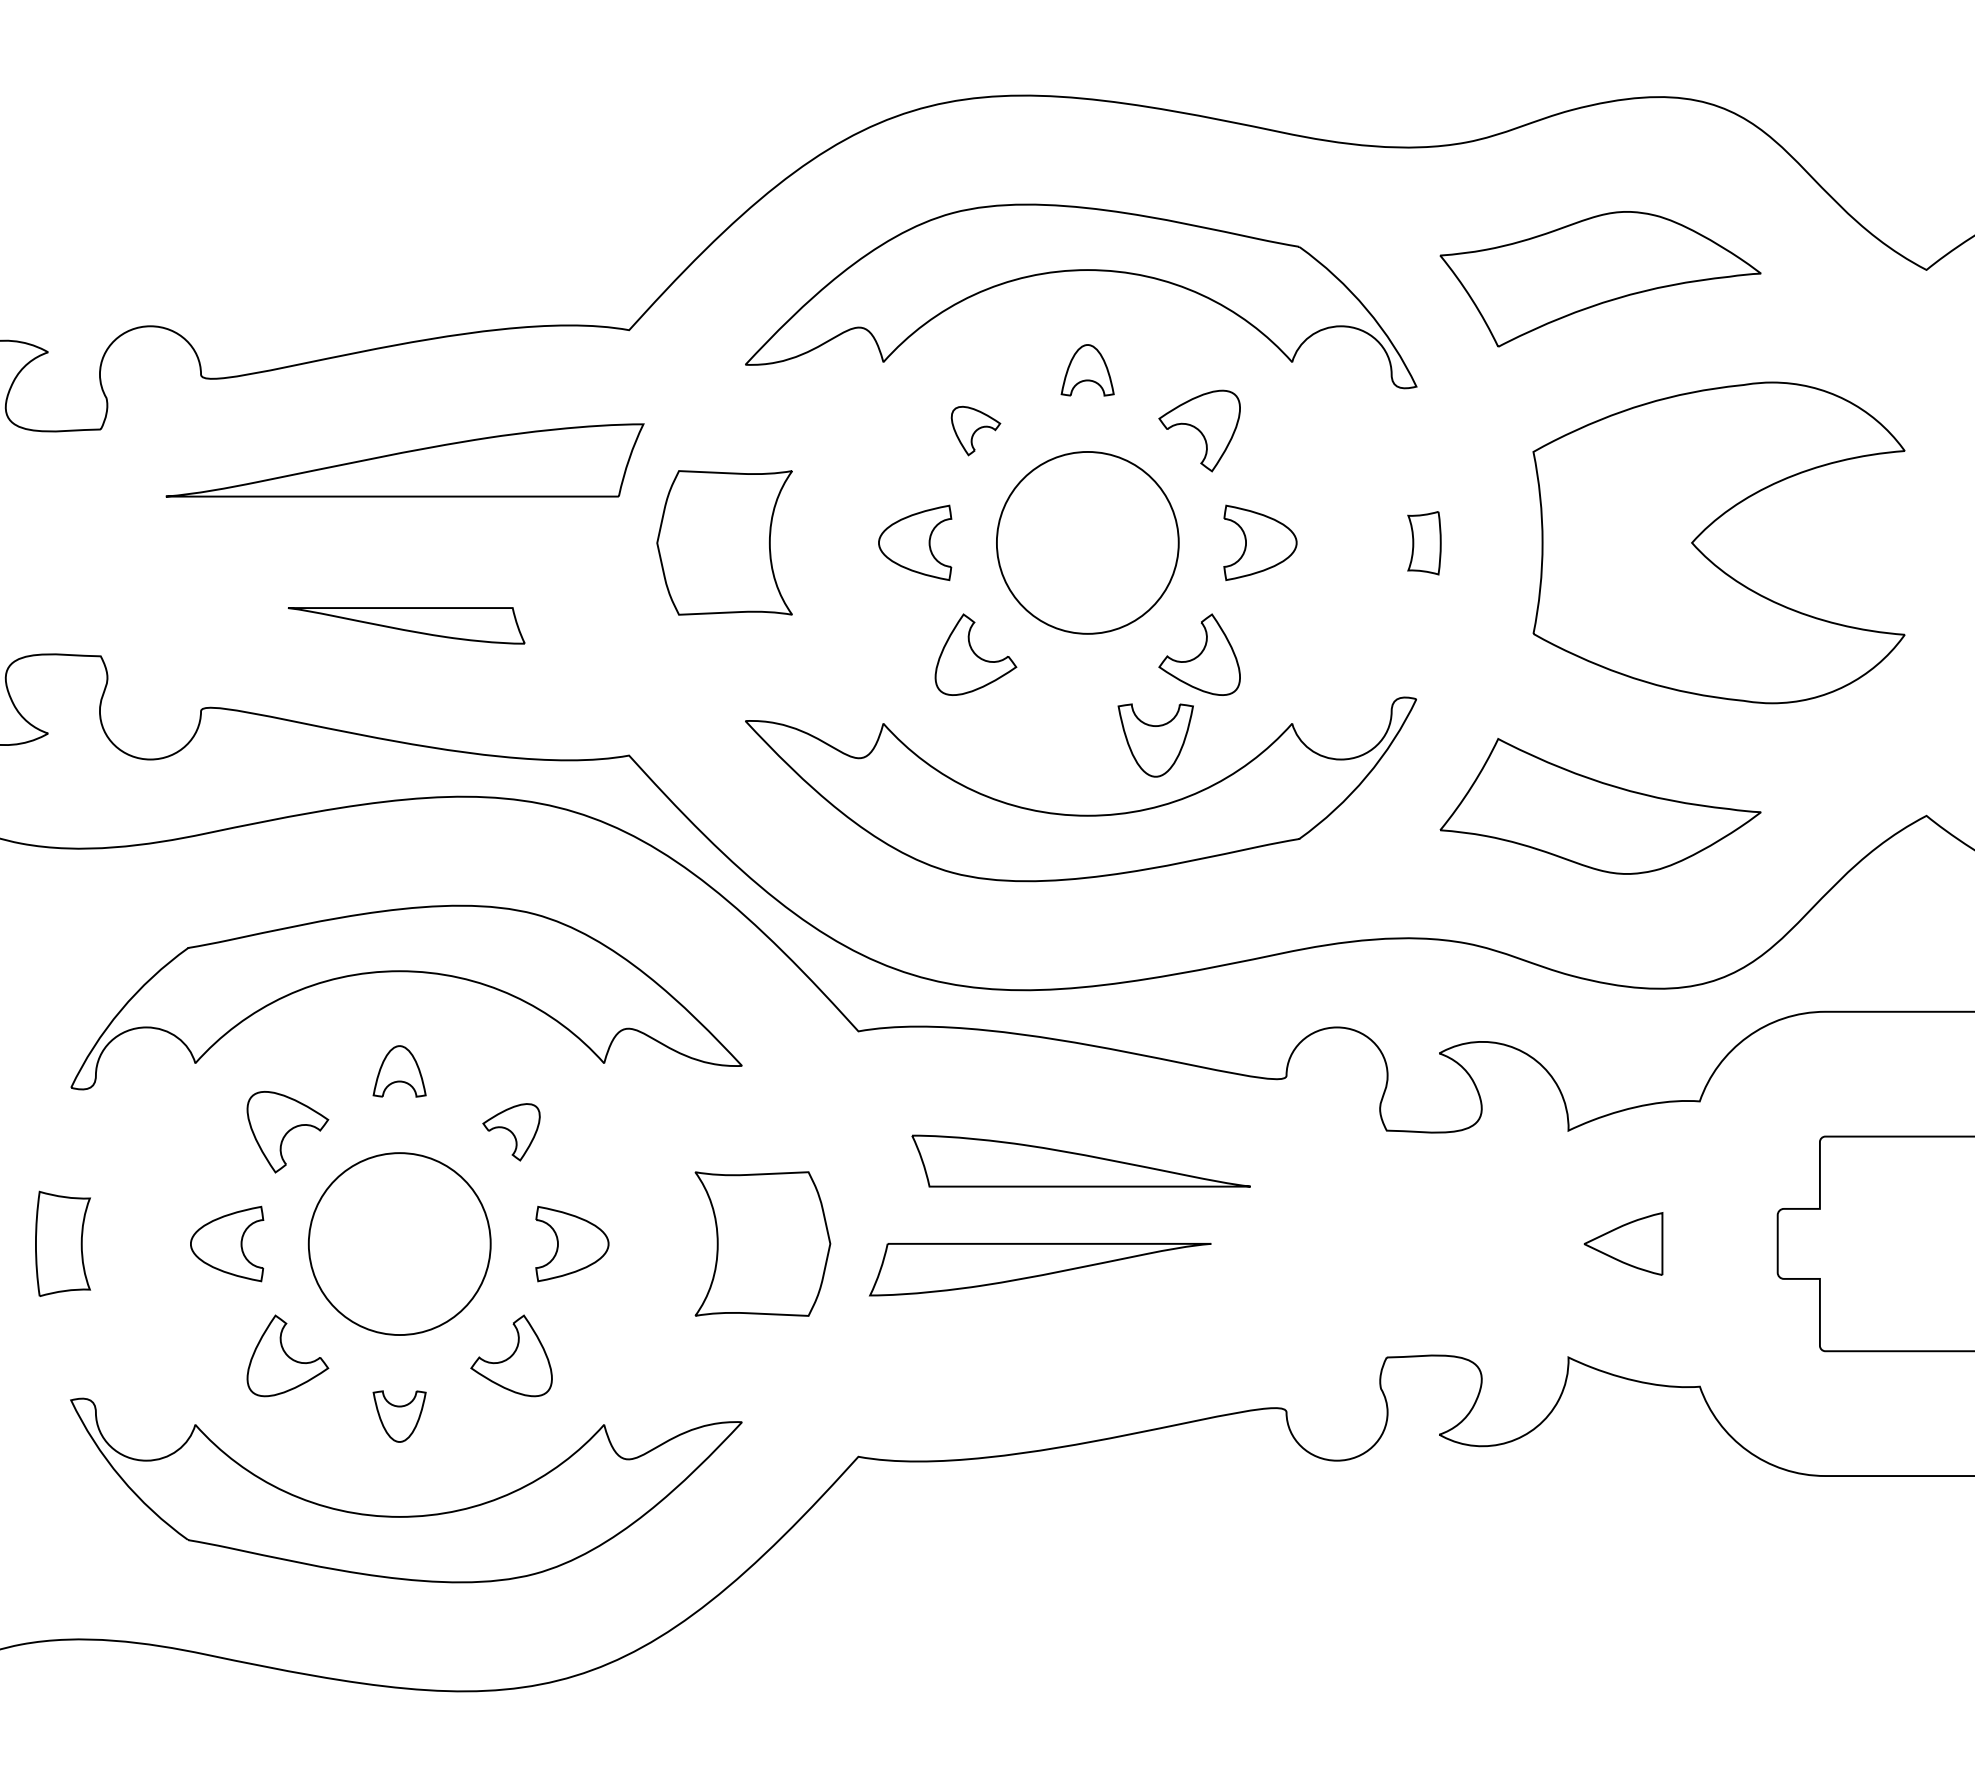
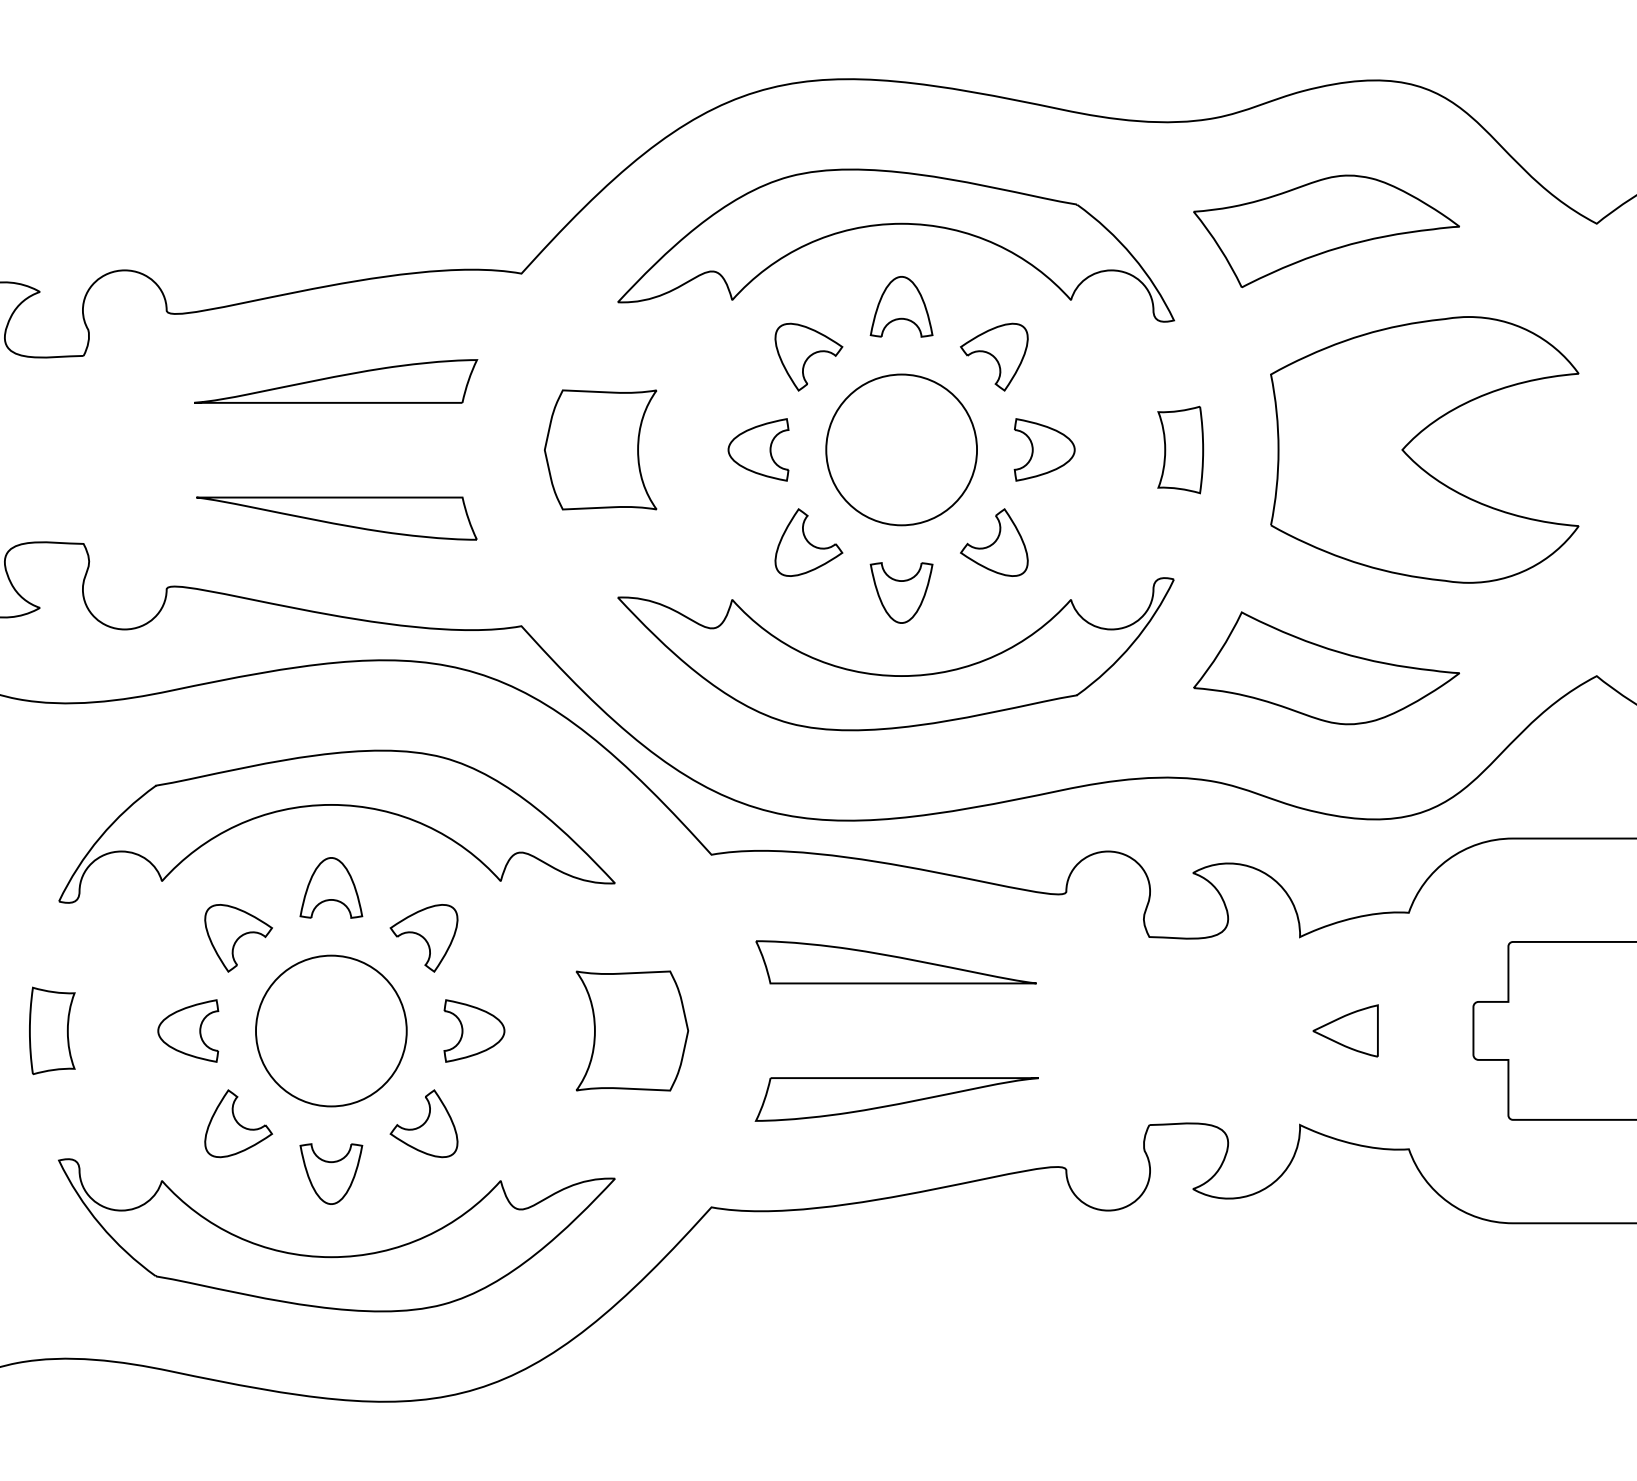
part: (1087, 370) -> (901, 307), size x1.43
part: (975, 430) -> (808, 356), size x1.67
part: (405, 459) -> (336, 380), size x0.71
part: (1424, 543) -> (1180, 450), size x1.67
part: (406, 625) -> (336, 518), size x1.43
part: (1155, 740) -> (901, 592), moved
part: (399, 1071) -> (331, 888), size x1.43
part: (511, 1132) -> (423, 938), size x1.43
part: (1040, 1269) -> (897, 1099), moved
part: (399, 1416) -> (331, 1173), size x1.43

